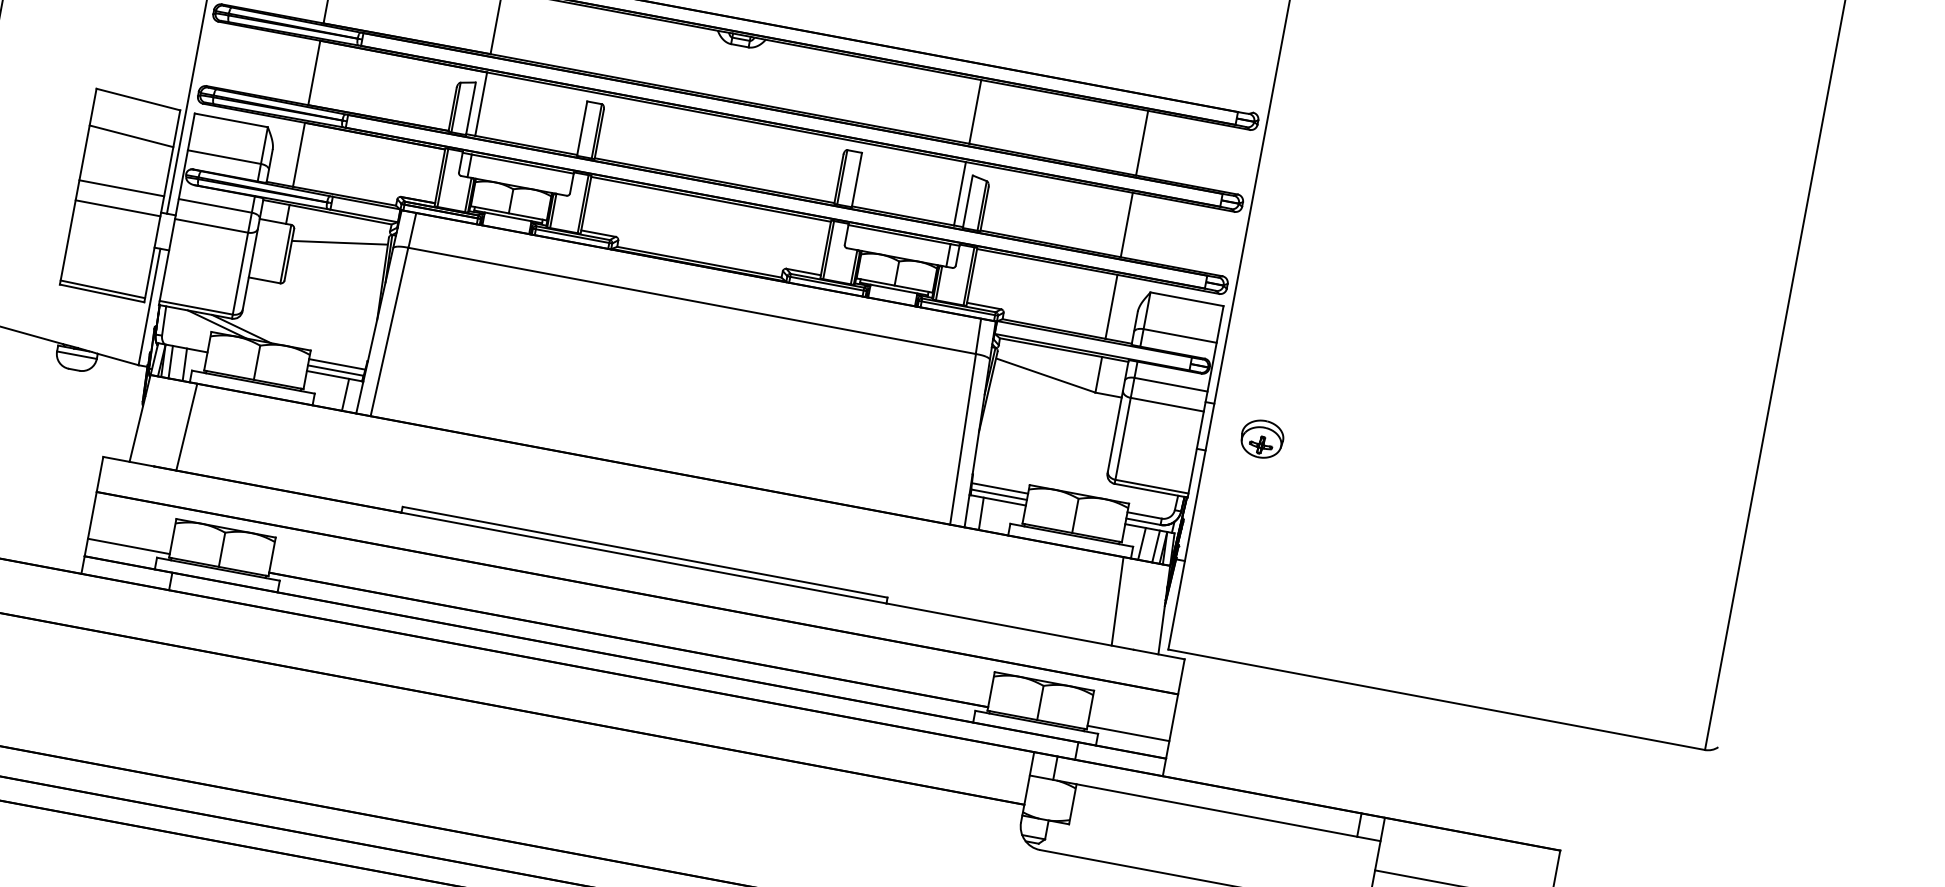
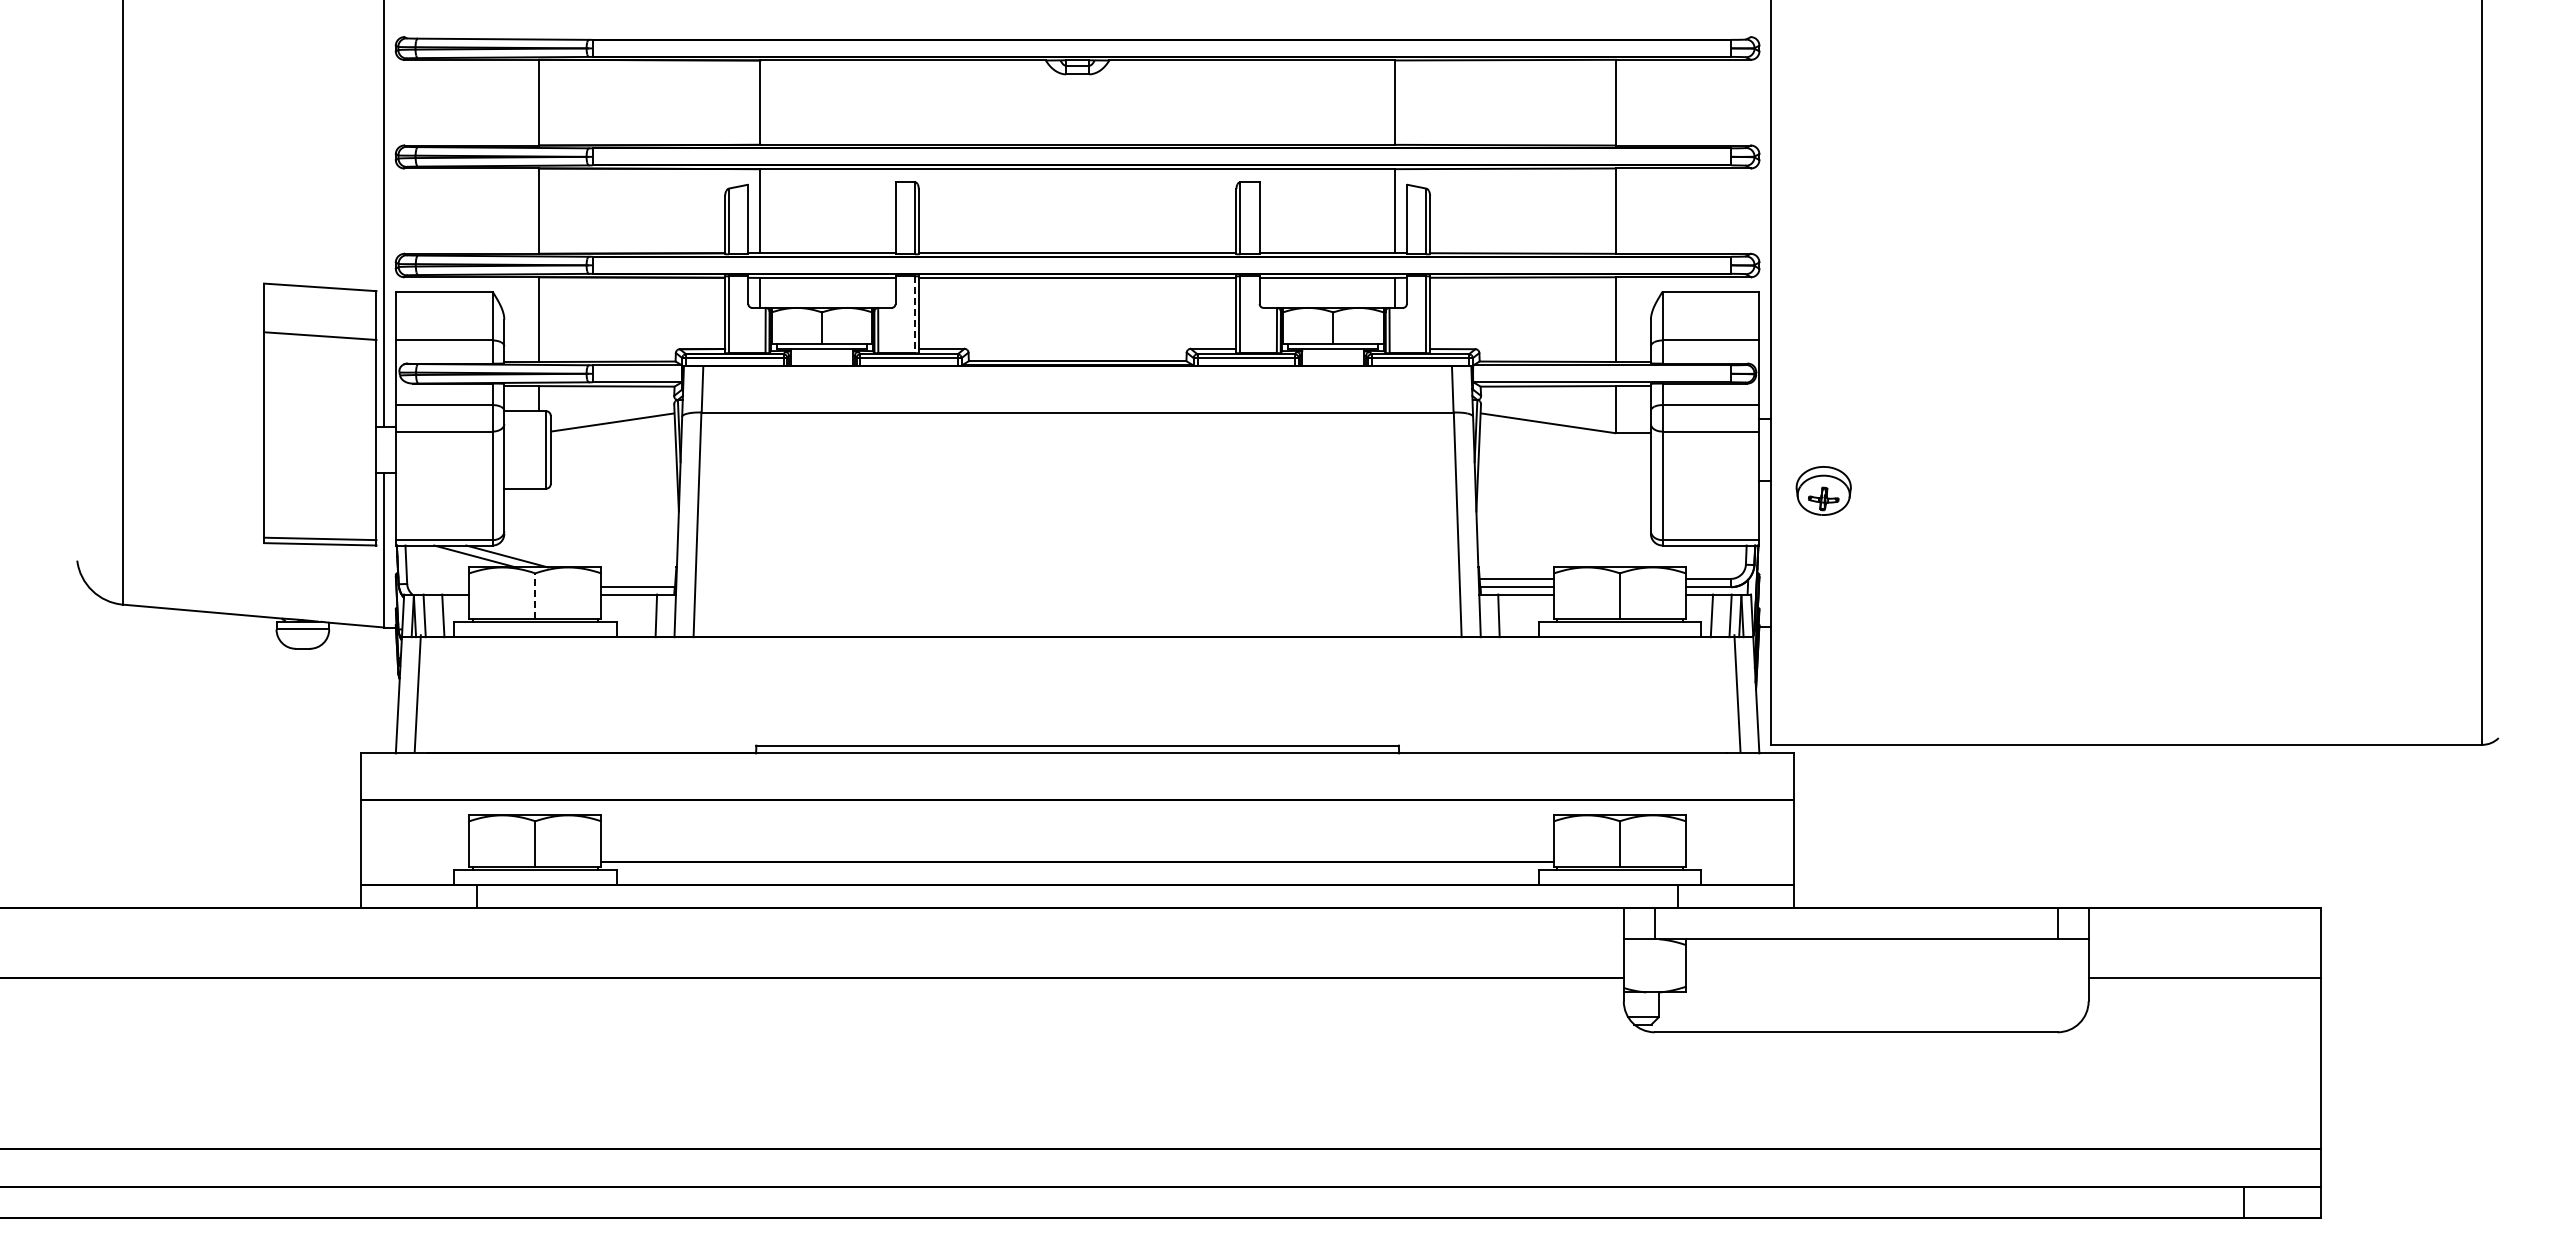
line: (122, 187) -> (320, 404), removed
line: (582, 204) -> (914, 315), solid -> dashed
line: (118, 208) -> (320, 431), removed
line: (257, 362) -> (535, 595), solid -> dashed
line: (337, 364) -> (638, 578), removed
line: (186, 427) -> (417, 693), moved
part: (1262, 438) -> (1823, 490), moved
line: (128, 546) -> (414, 861), removed
line: (1117, 601) -> (1737, 693), moved
line: (1128, 733) -> (1739, 861), removed

